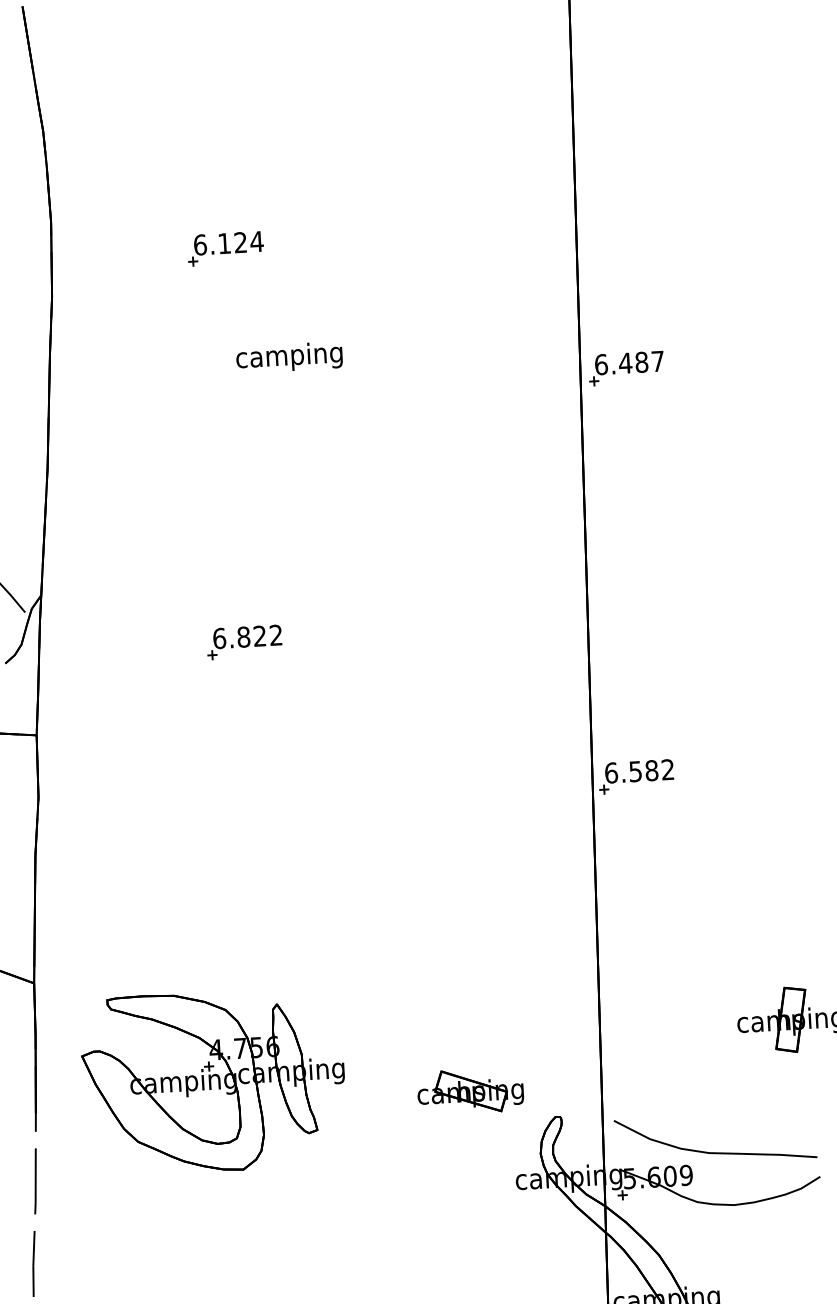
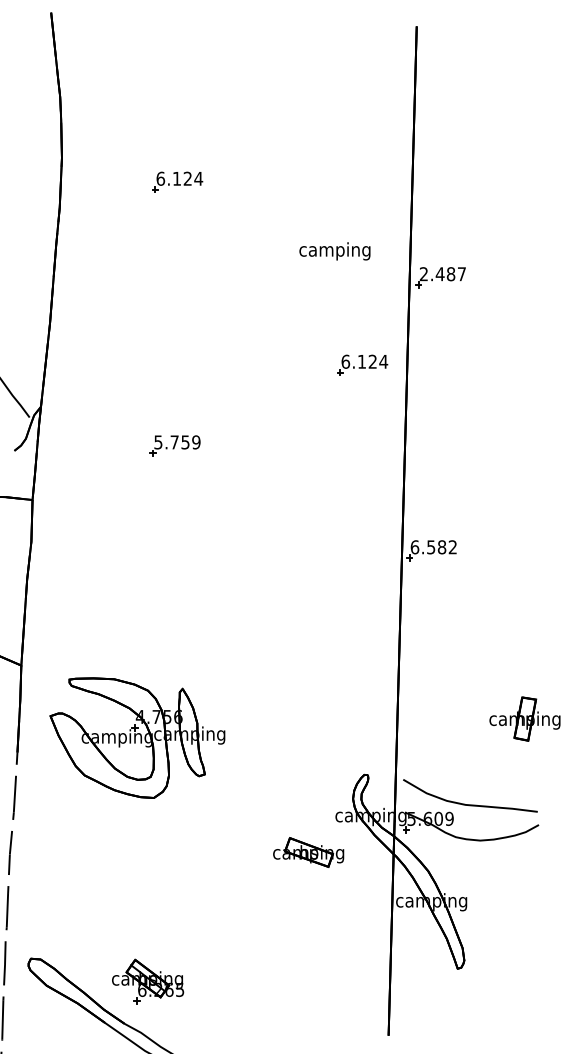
text: (288, 357) -> (334, 251), moved
text: (600, 365) -> (423, 274), 6.487 -> 2.487
part: (517, 504) -> (362, 364), added
text: (248, 637) -> (177, 442), 6.822 -> 5.759
part: (470, 1091) -> (308, 852), moved

